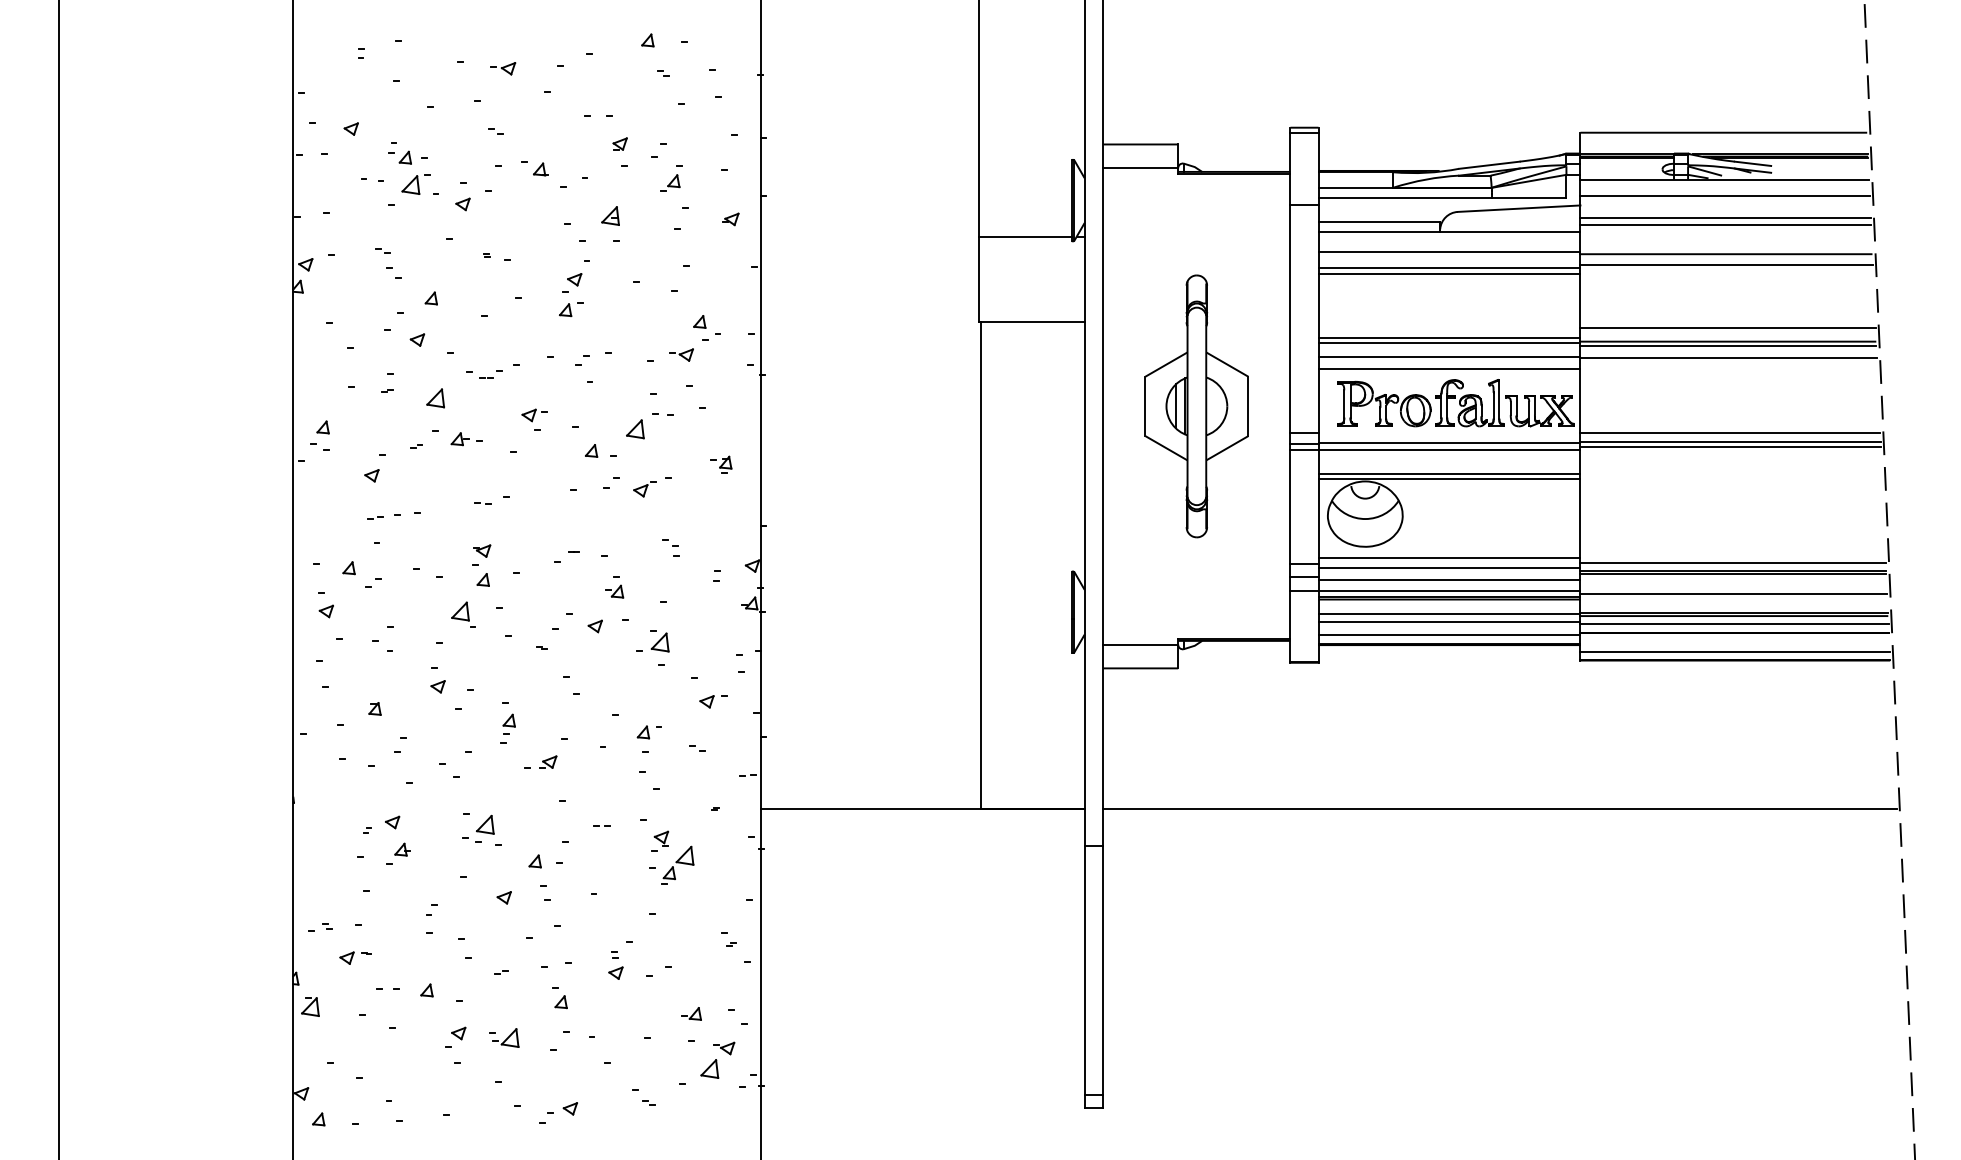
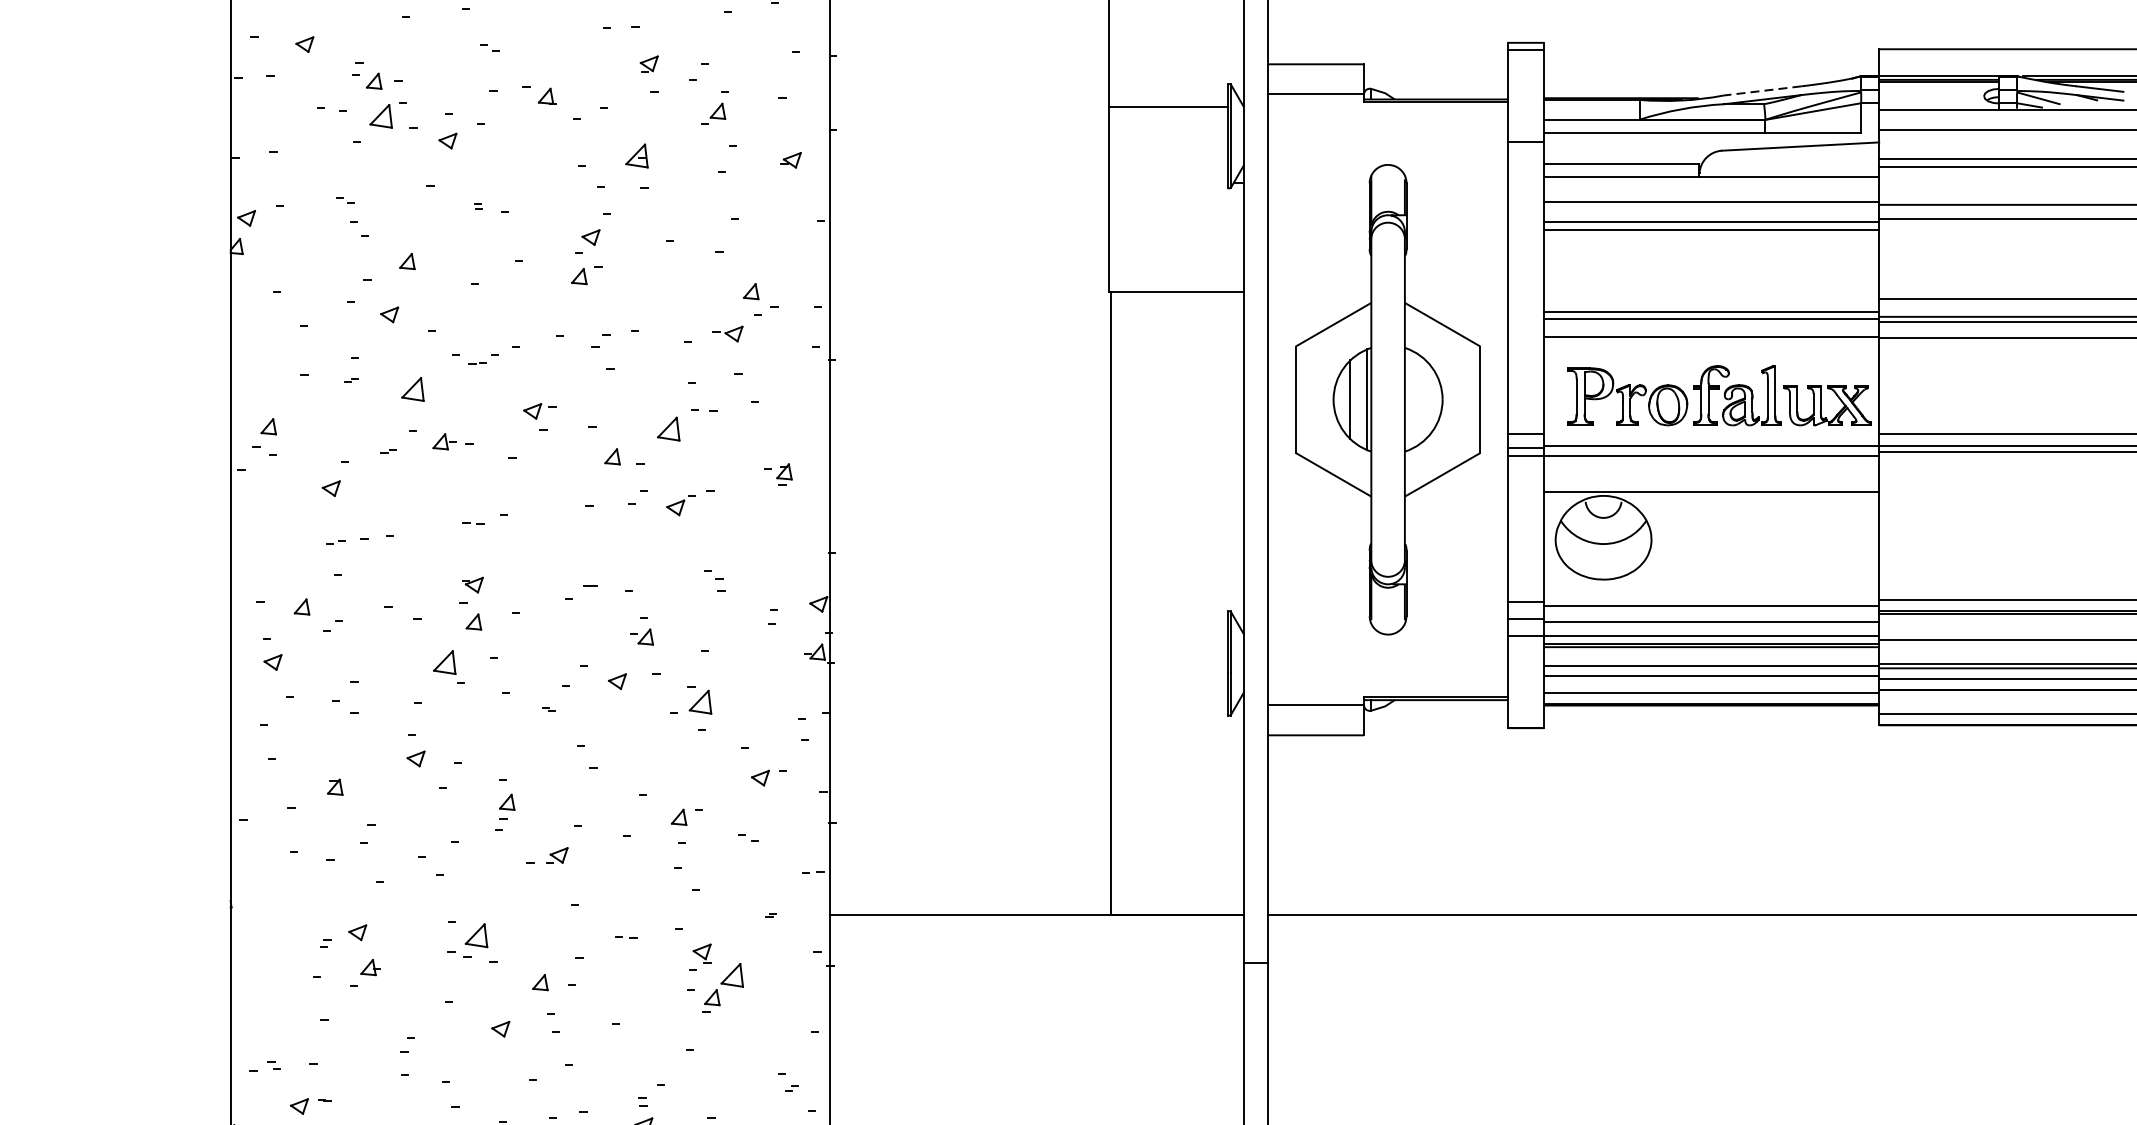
line: (1488, 165) -> (1761, 91), solid -> dashed
line: (1024, 237) -> (1167, 107), moved
line: (1449, 368) -> (1711, 351), removed
part: (1196, 406) -> (1387, 399), size x1.4
line: (1449, 473) -> (1711, 485), removed
line: (1449, 558) -> (1711, 594), removed

